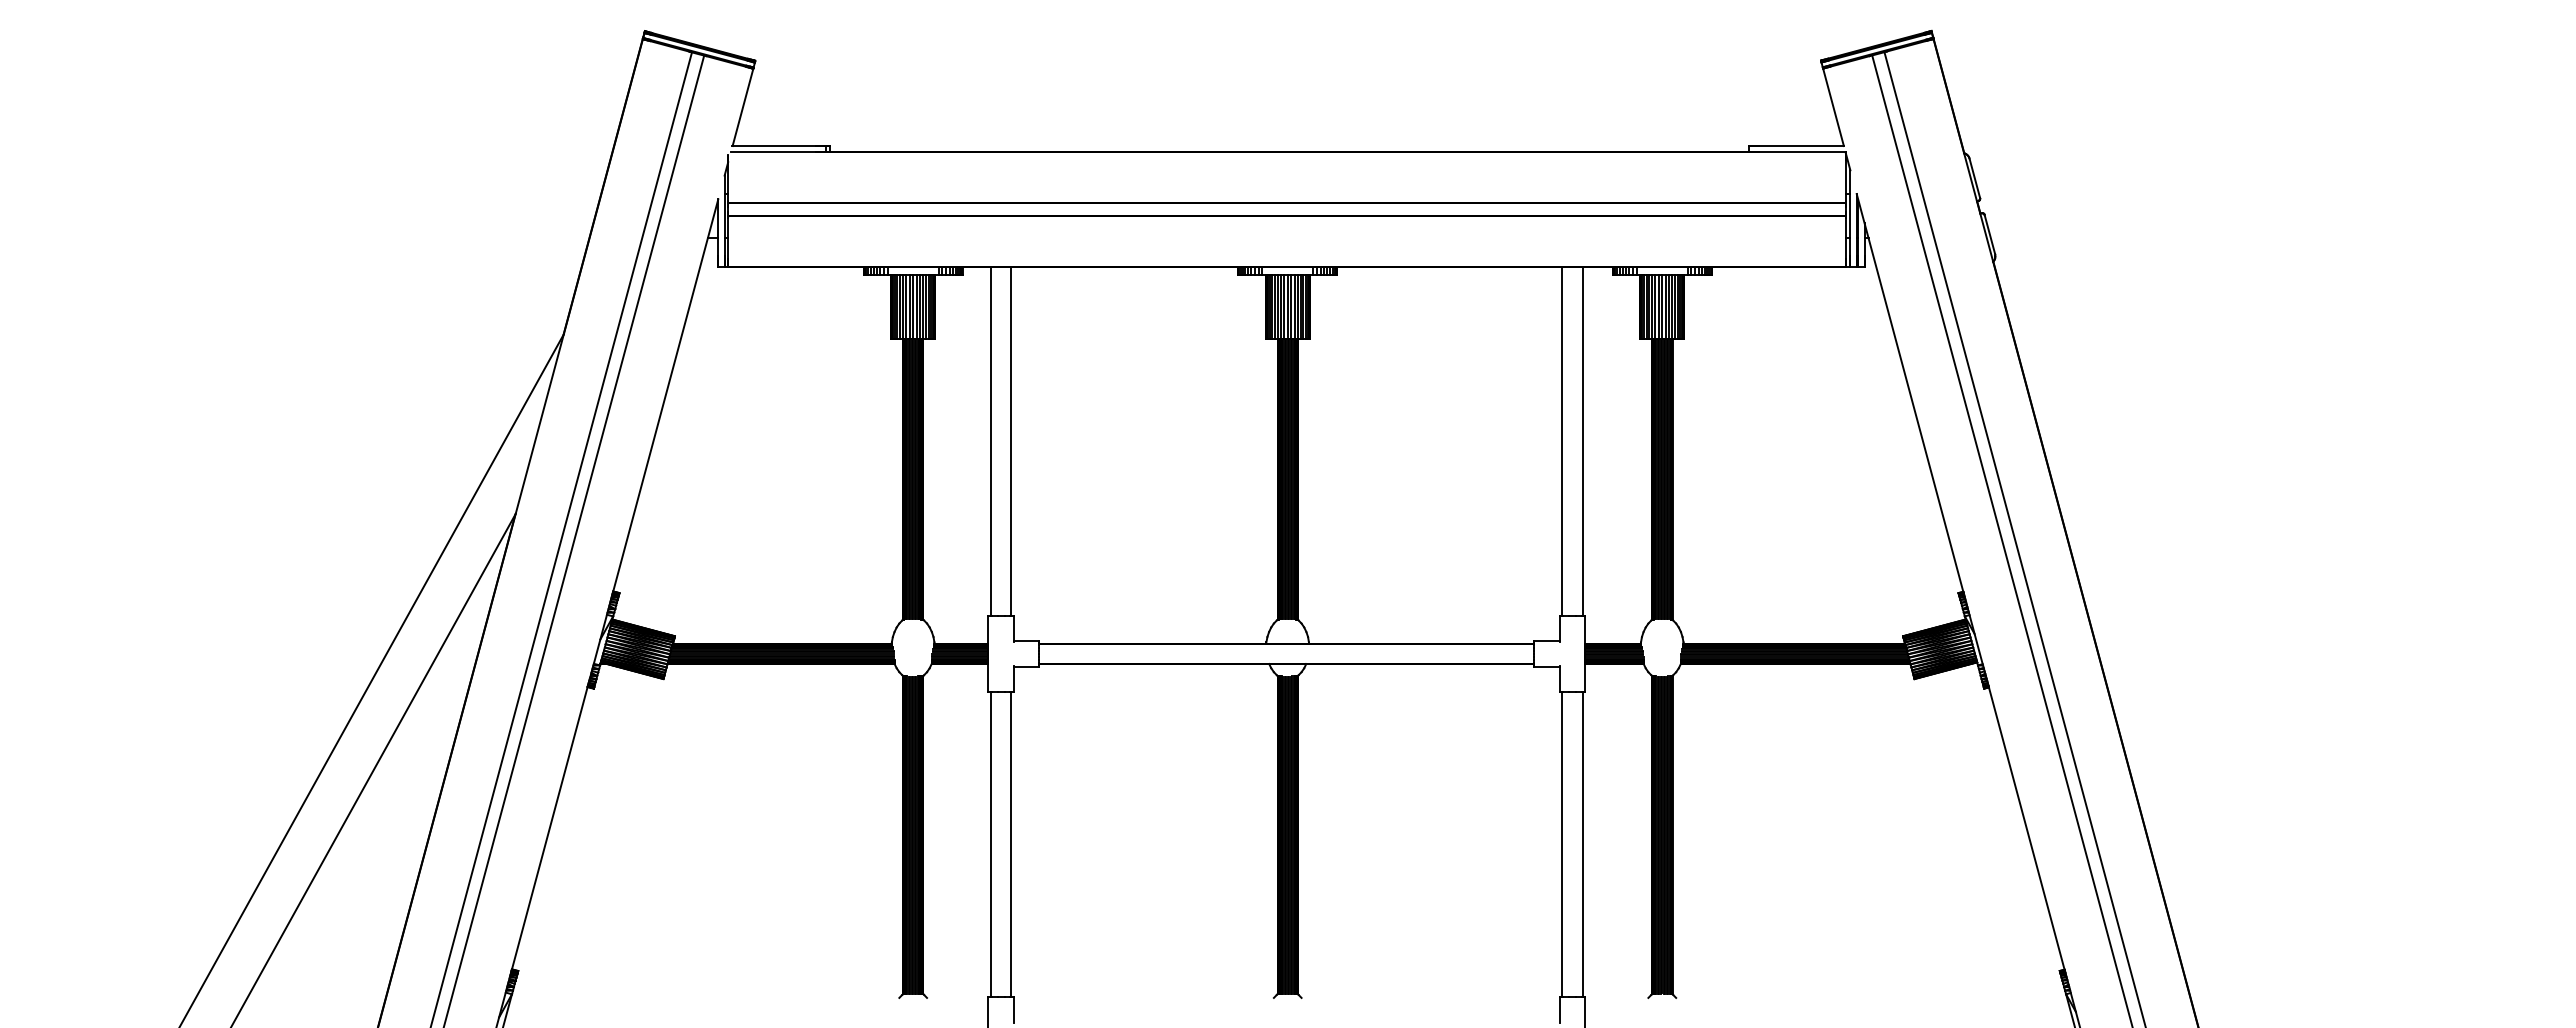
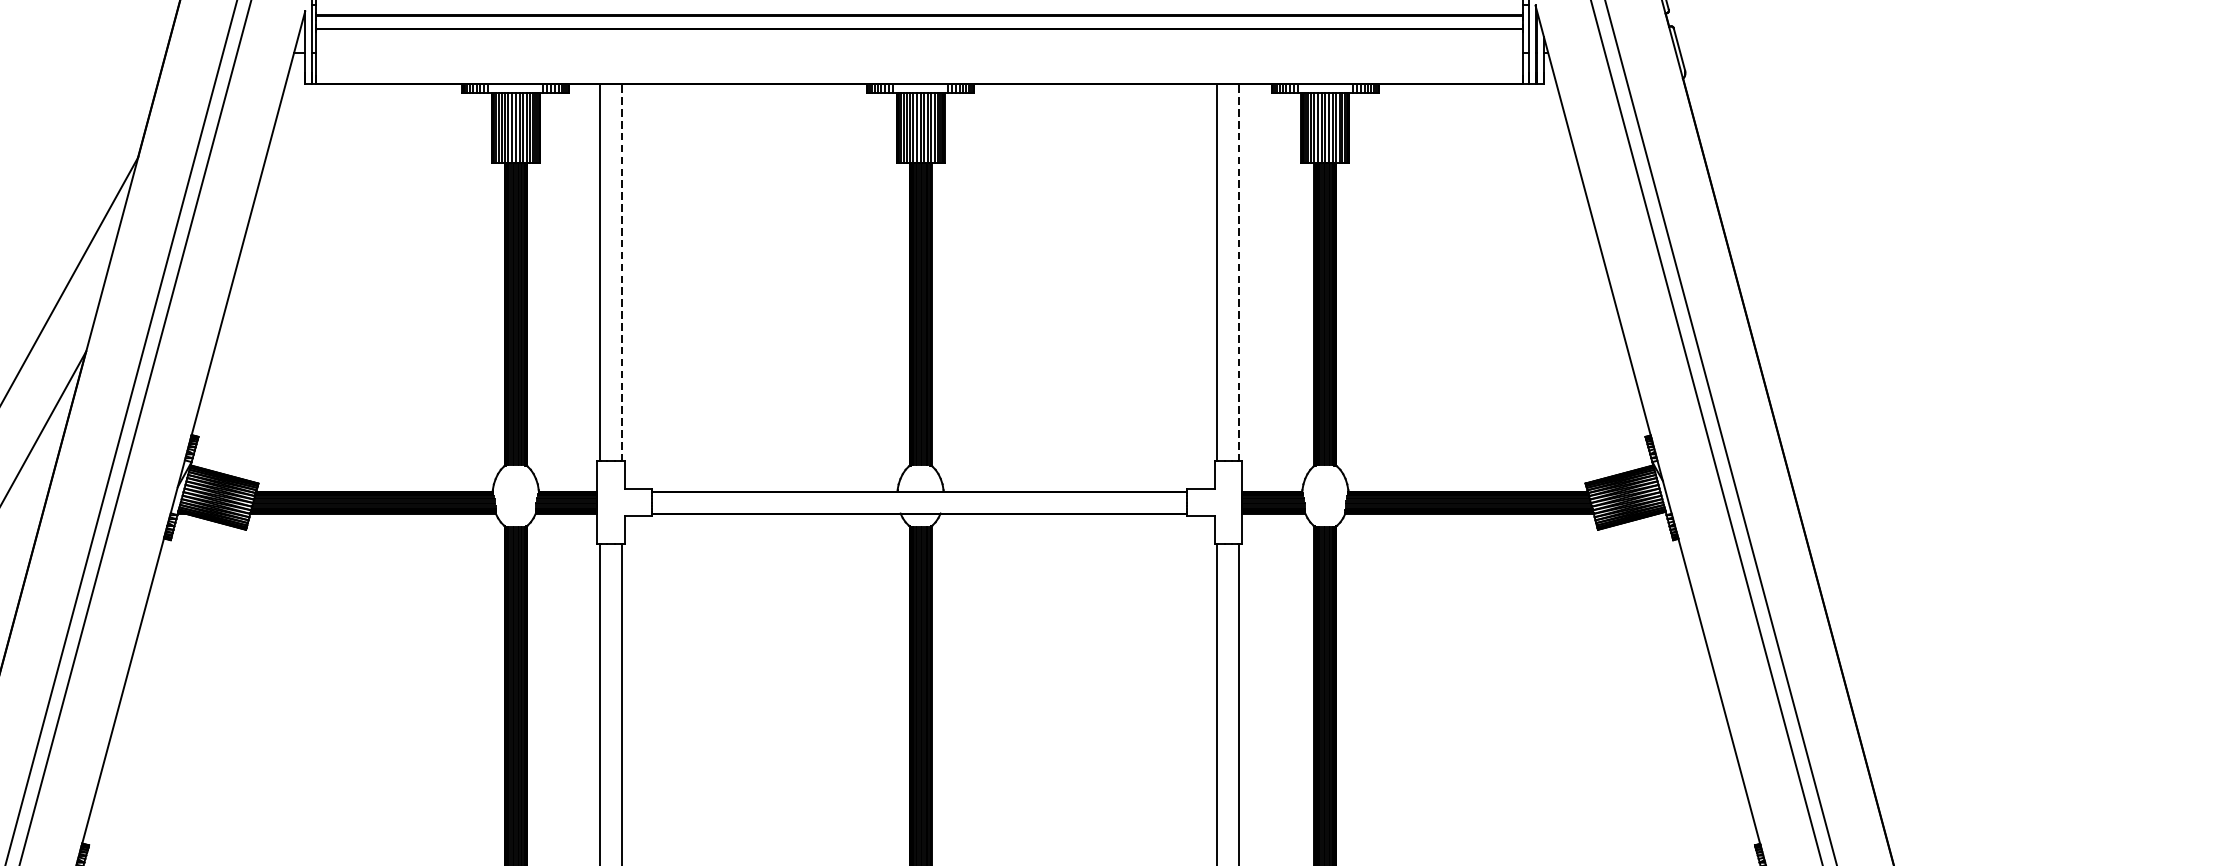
line: (1011, 441) -> (622, 273), solid -> dashed
line: (1582, 441) -> (1239, 273), solid -> dashed

